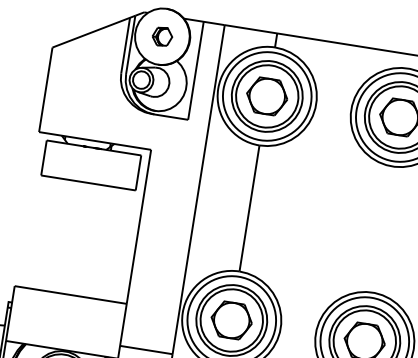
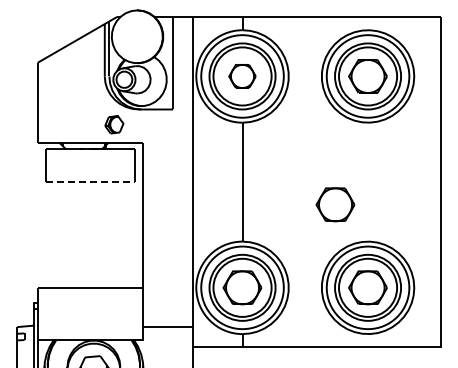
part: (162, 36) -> (114, 124), moved
part: (267, 96) -> (242, 76), size x0.7
line: (88, 183) -> (90, 182), solid -> dashed
part: (344, 247) -> (335, 204), added

